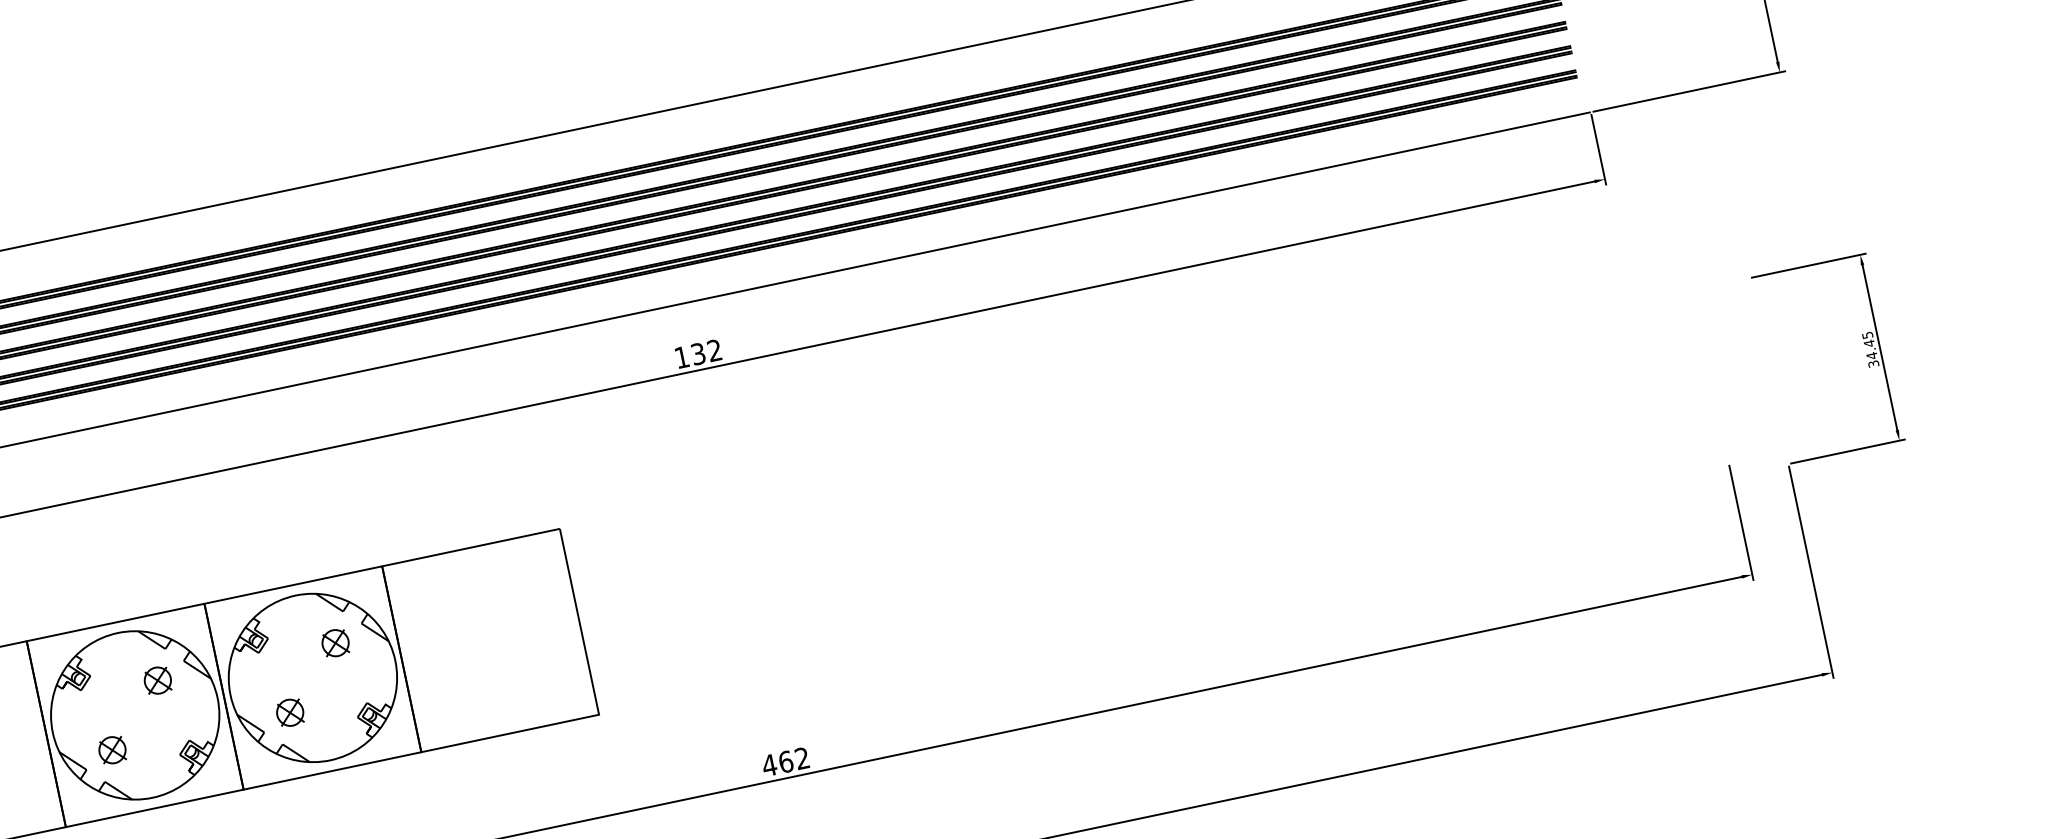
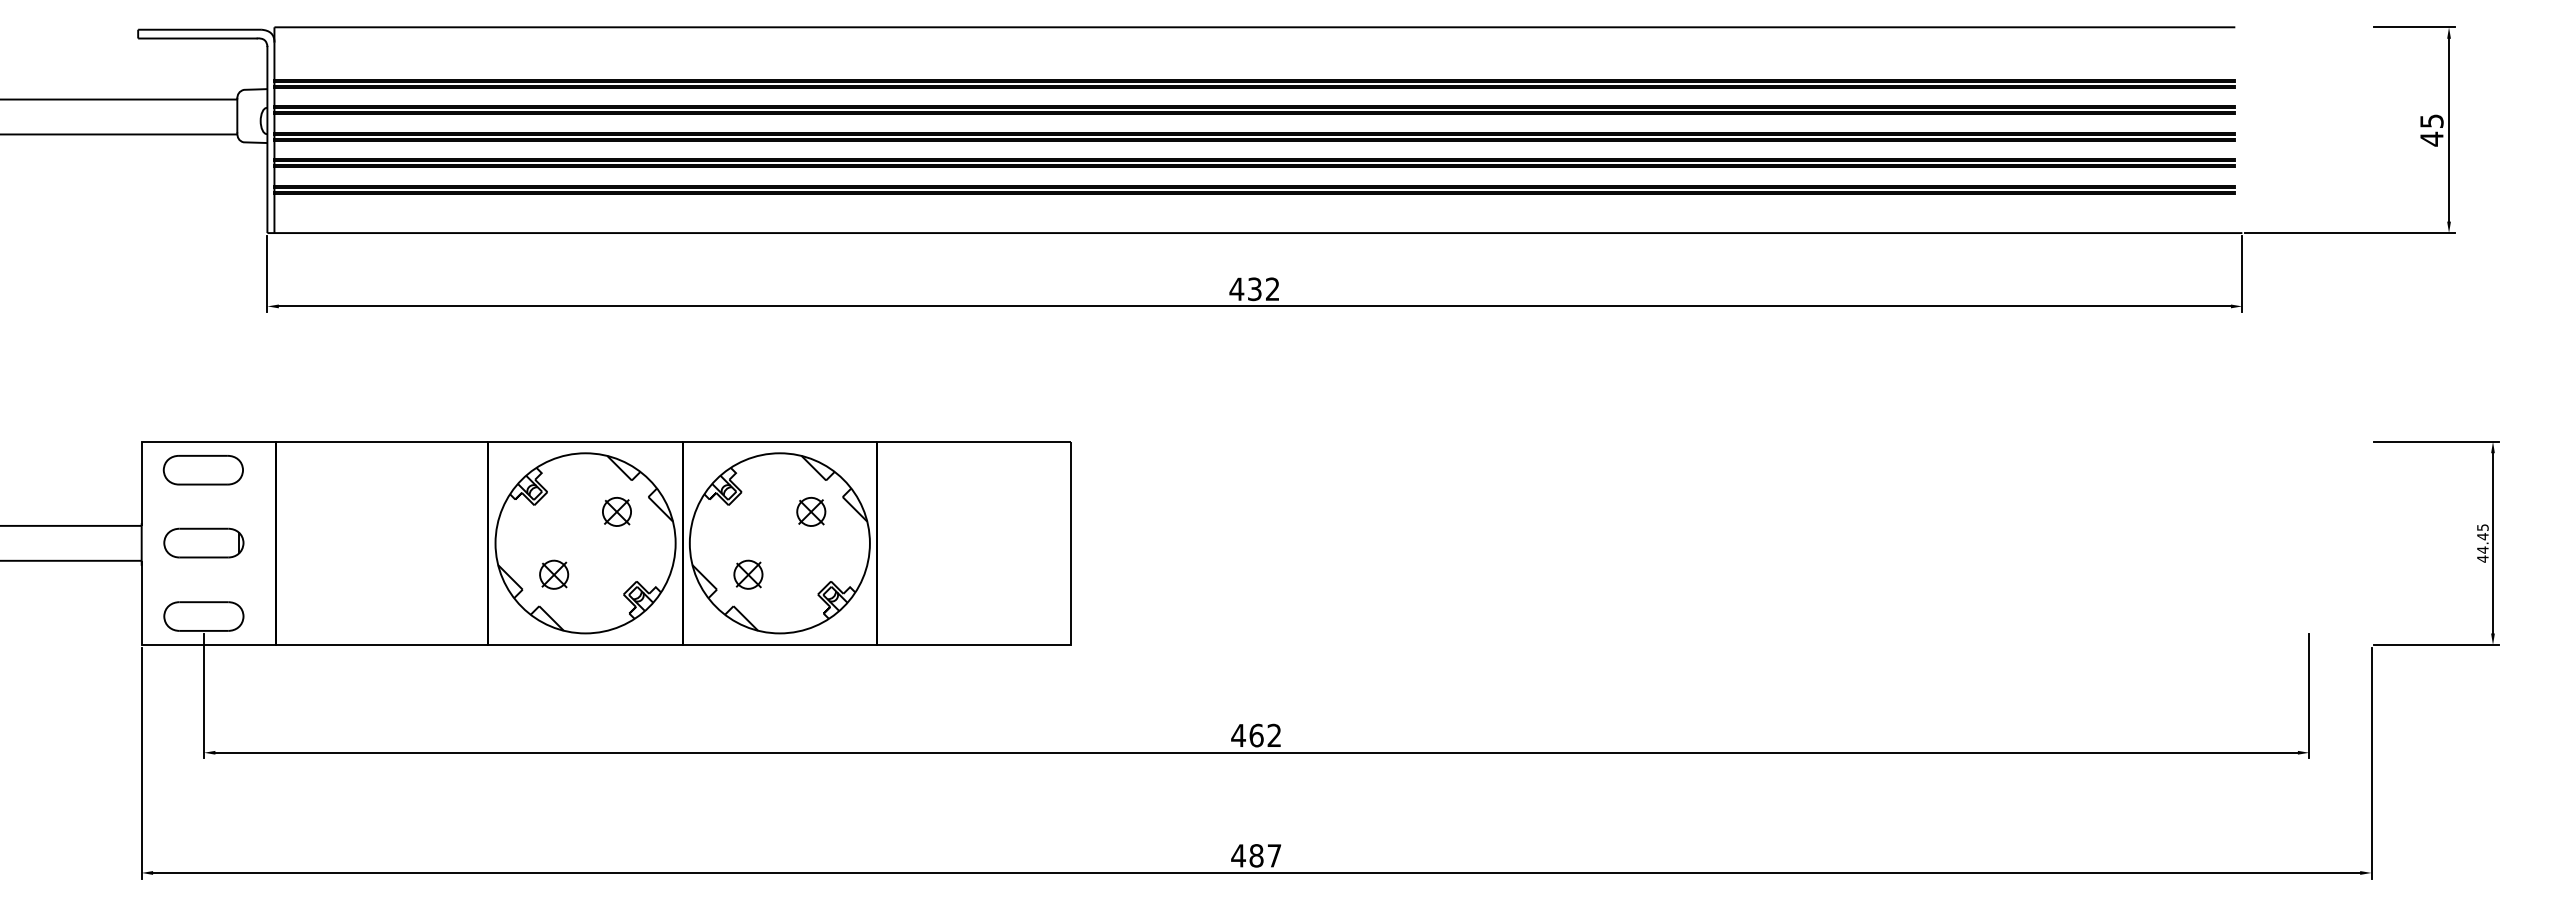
text: (681, 356) -> (1236, 288), 132 -> 432
text: (1873, 363) -> (2482, 558), 34.45 -> 44.45

